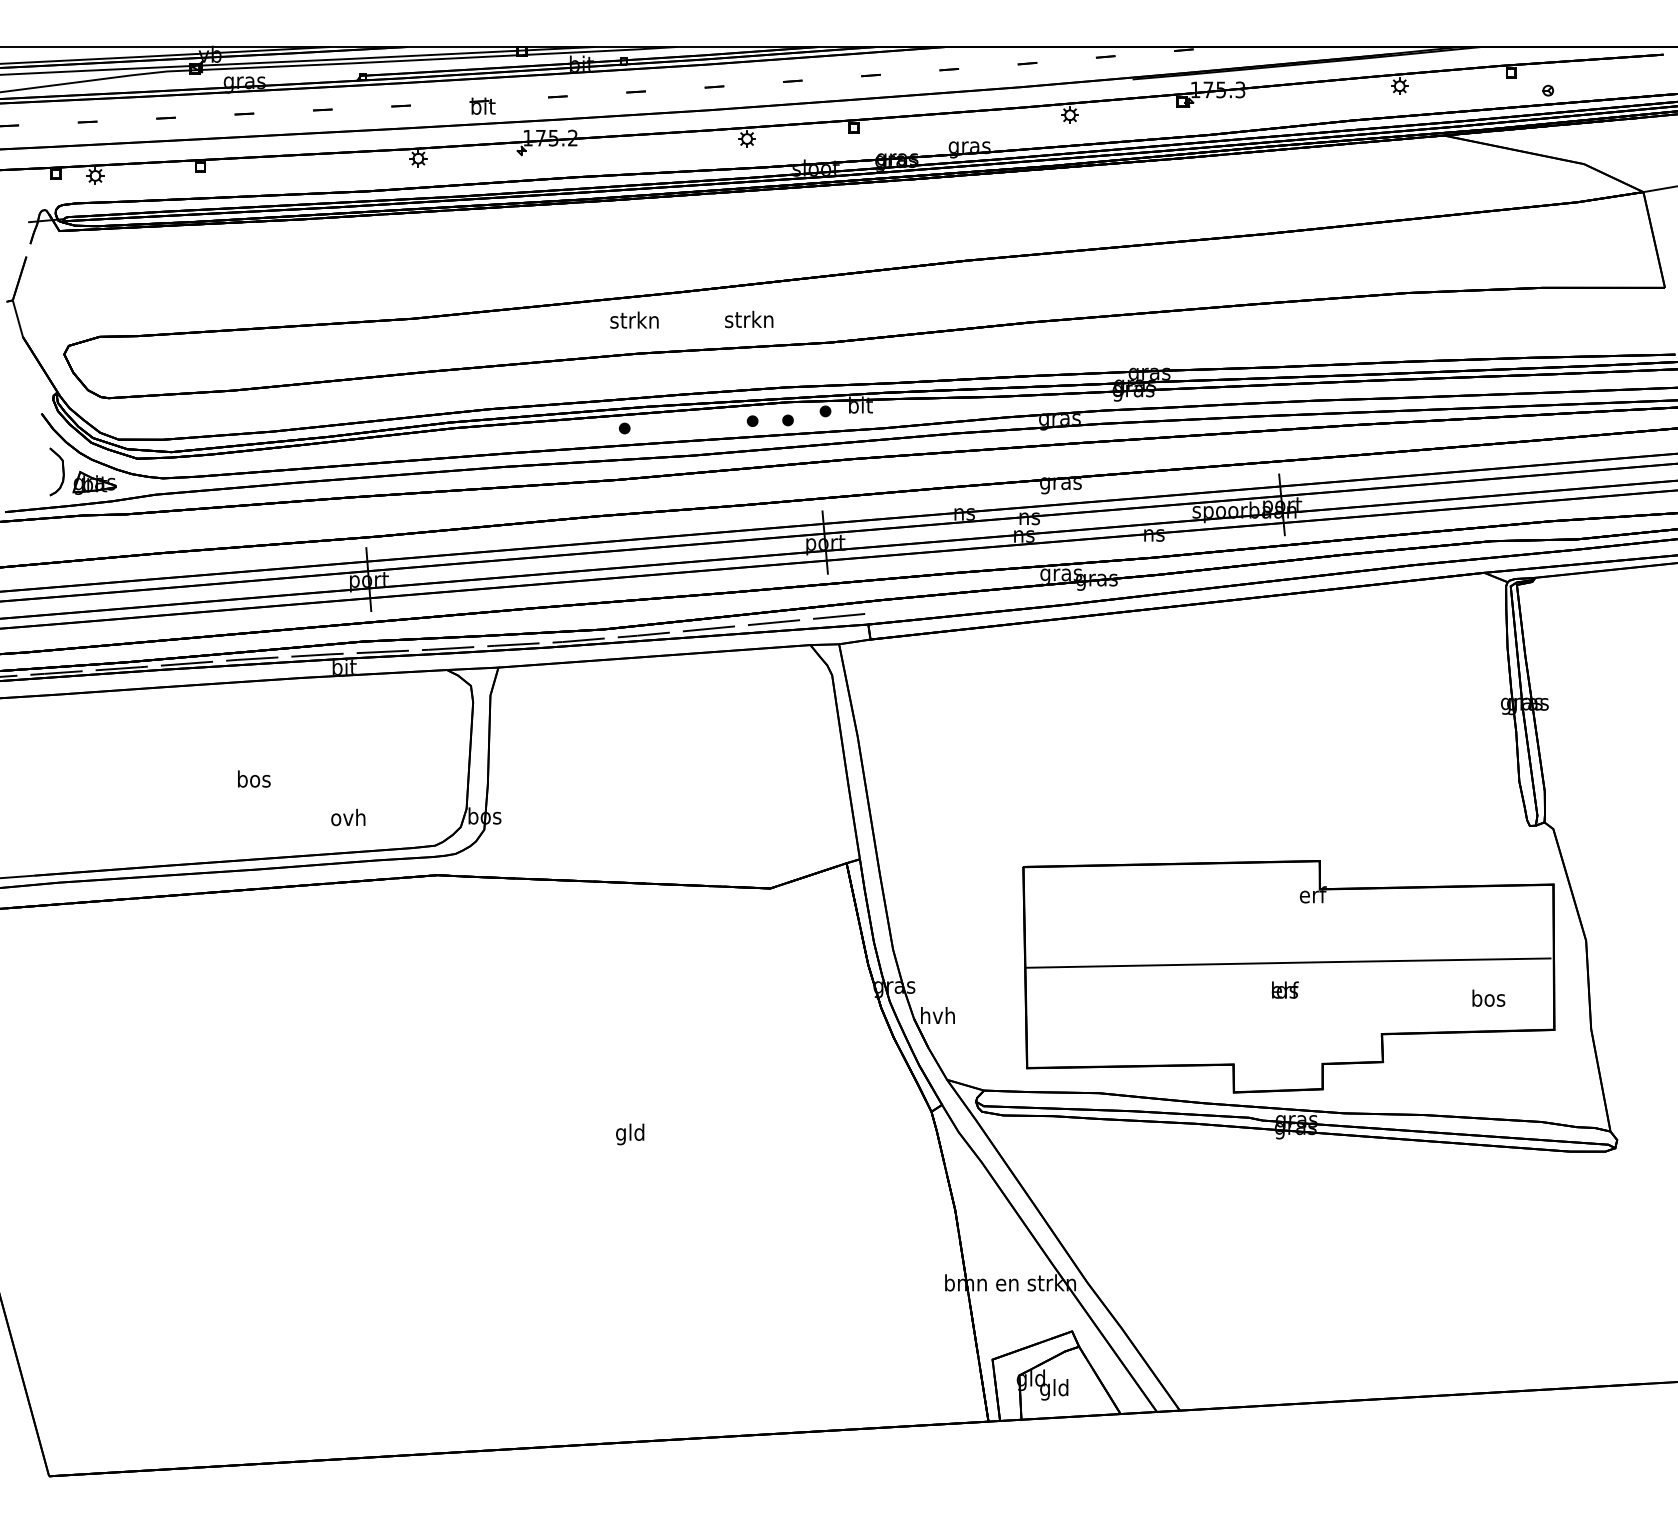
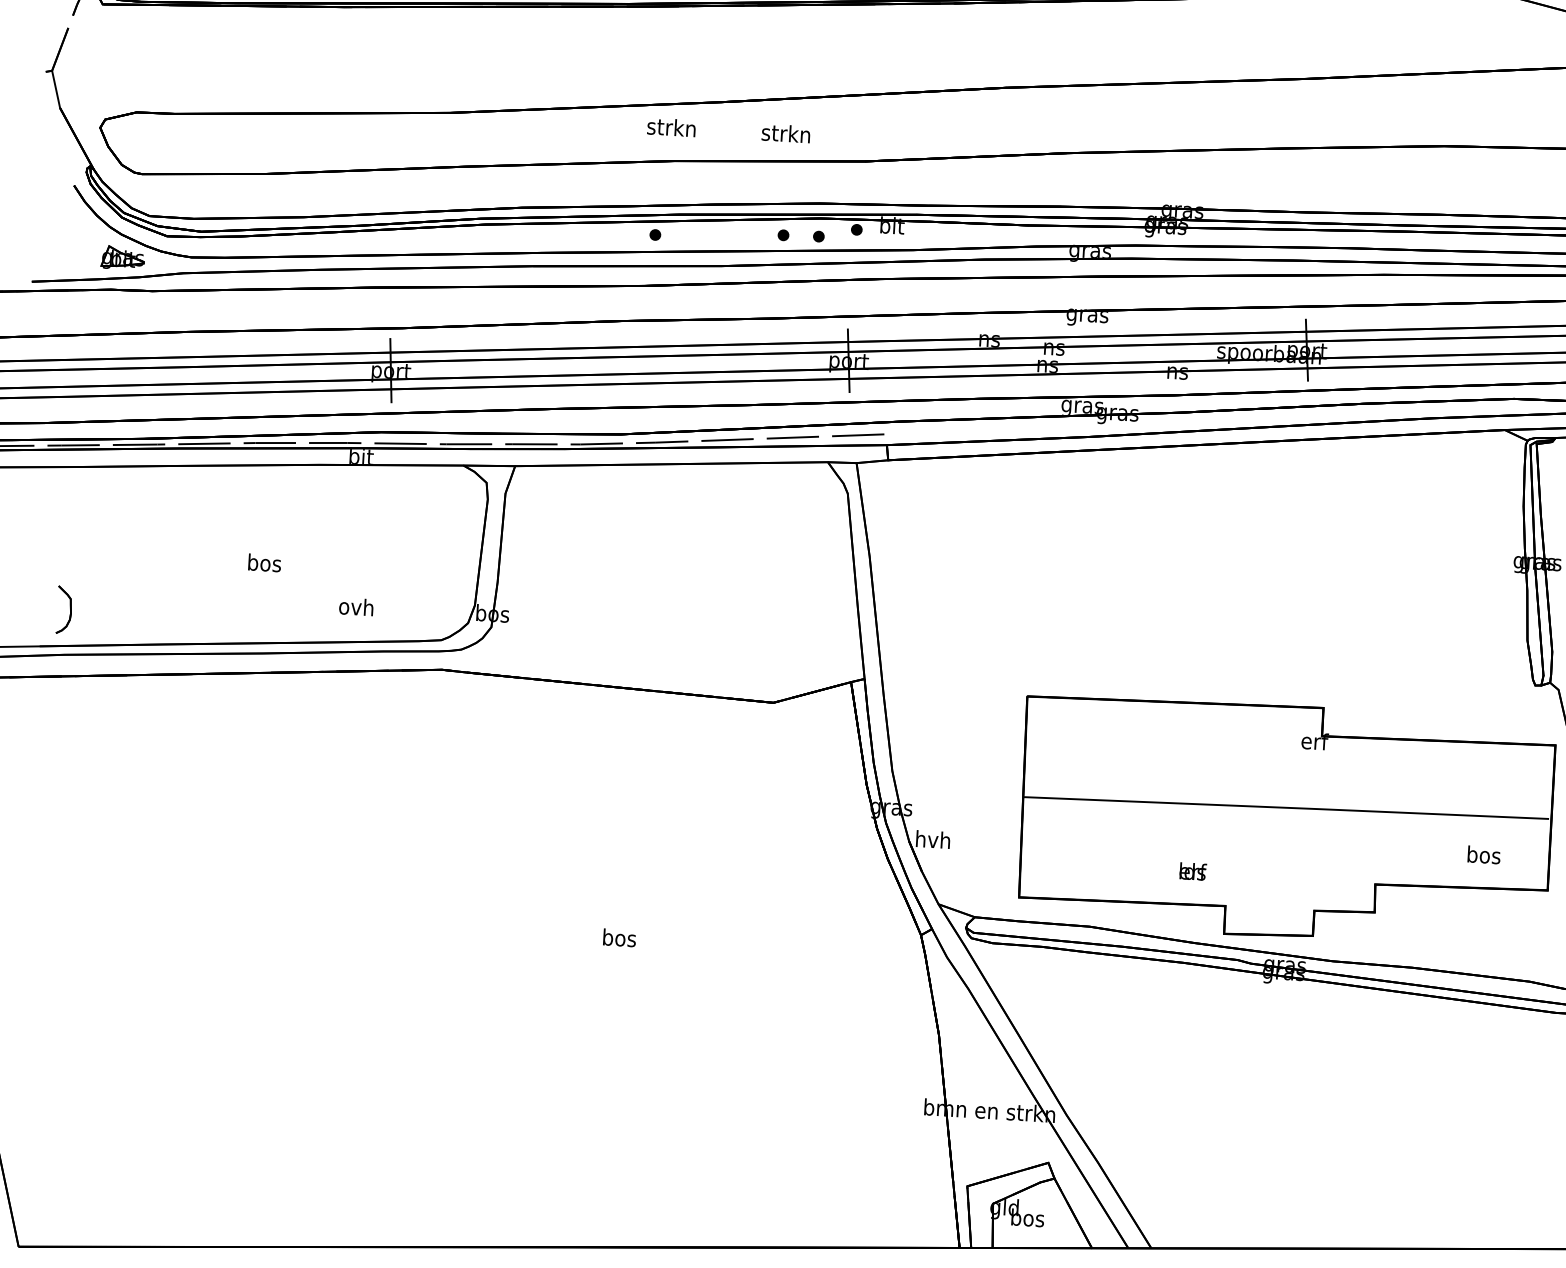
part: (56, 471) -> (63, 609), moved
text: (1284, 989) -> (1192, 870), moved
text: (630, 1134) -> (619, 940), gld -> bos
text: (1054, 1389) -> (1027, 1219), gld -> bos

